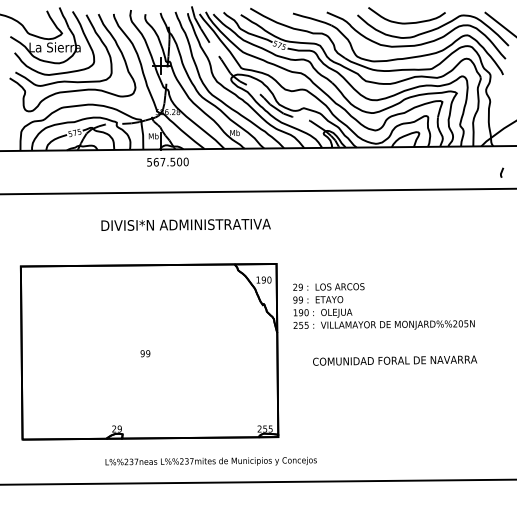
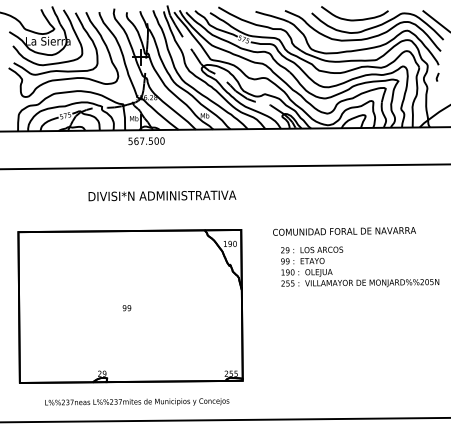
line: (502, 172) -> (438, 77), moved
text: (383, 306) -> (359, 267), moved
text: (395, 360) -> (344, 231), moved
text: (210, 460) -> (136, 401), moved

